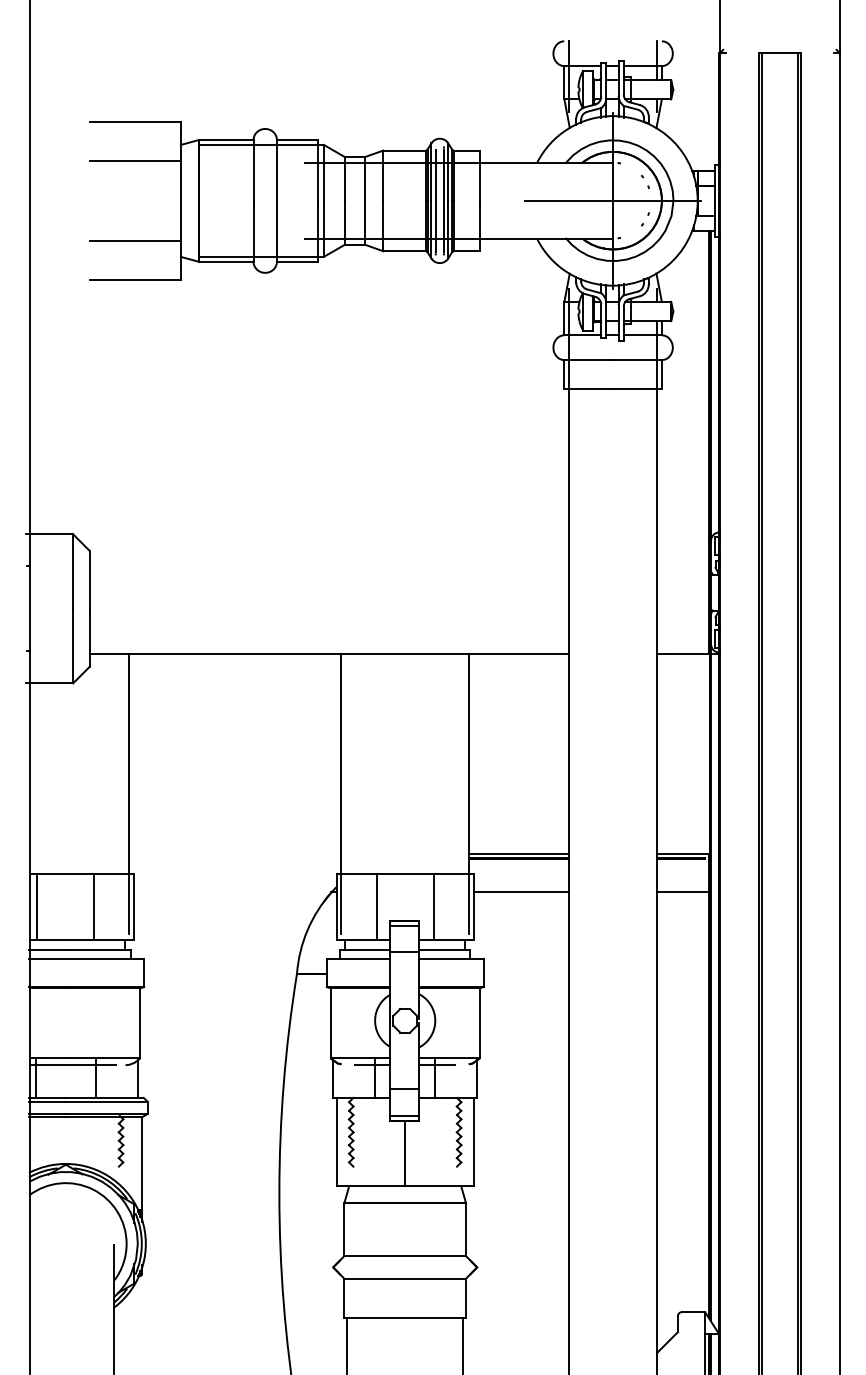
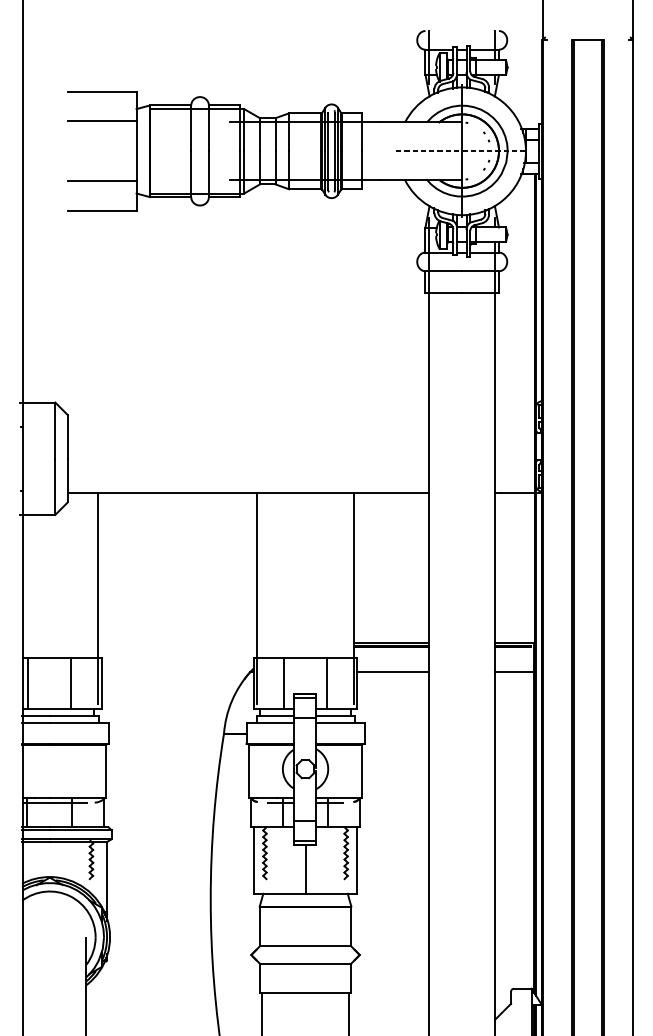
line: (613, 200) -> (462, 150), solid -> dashed

